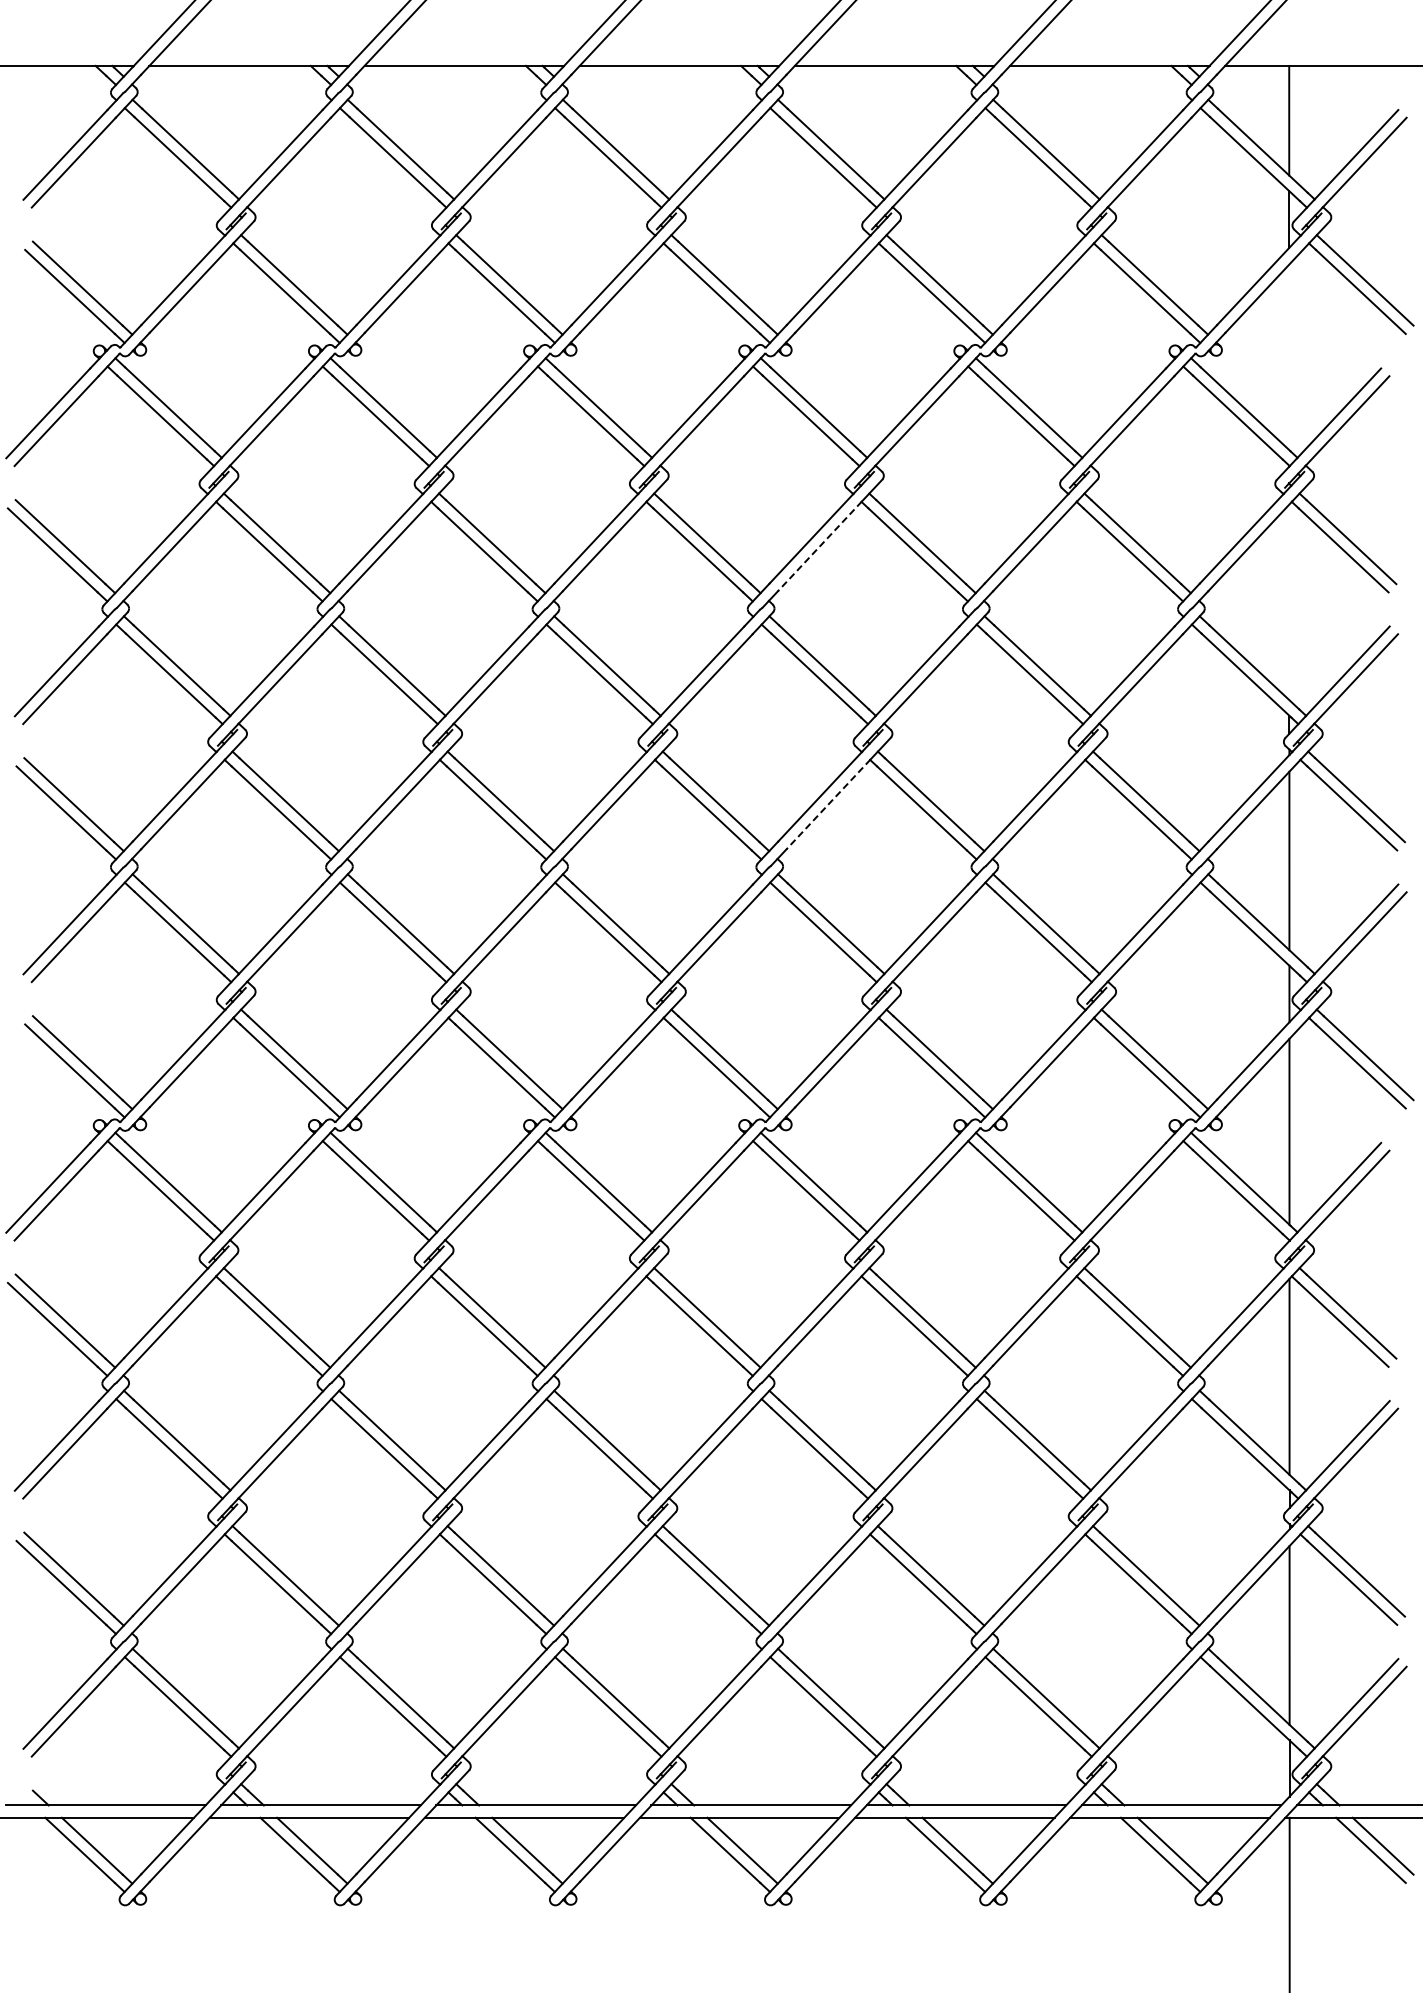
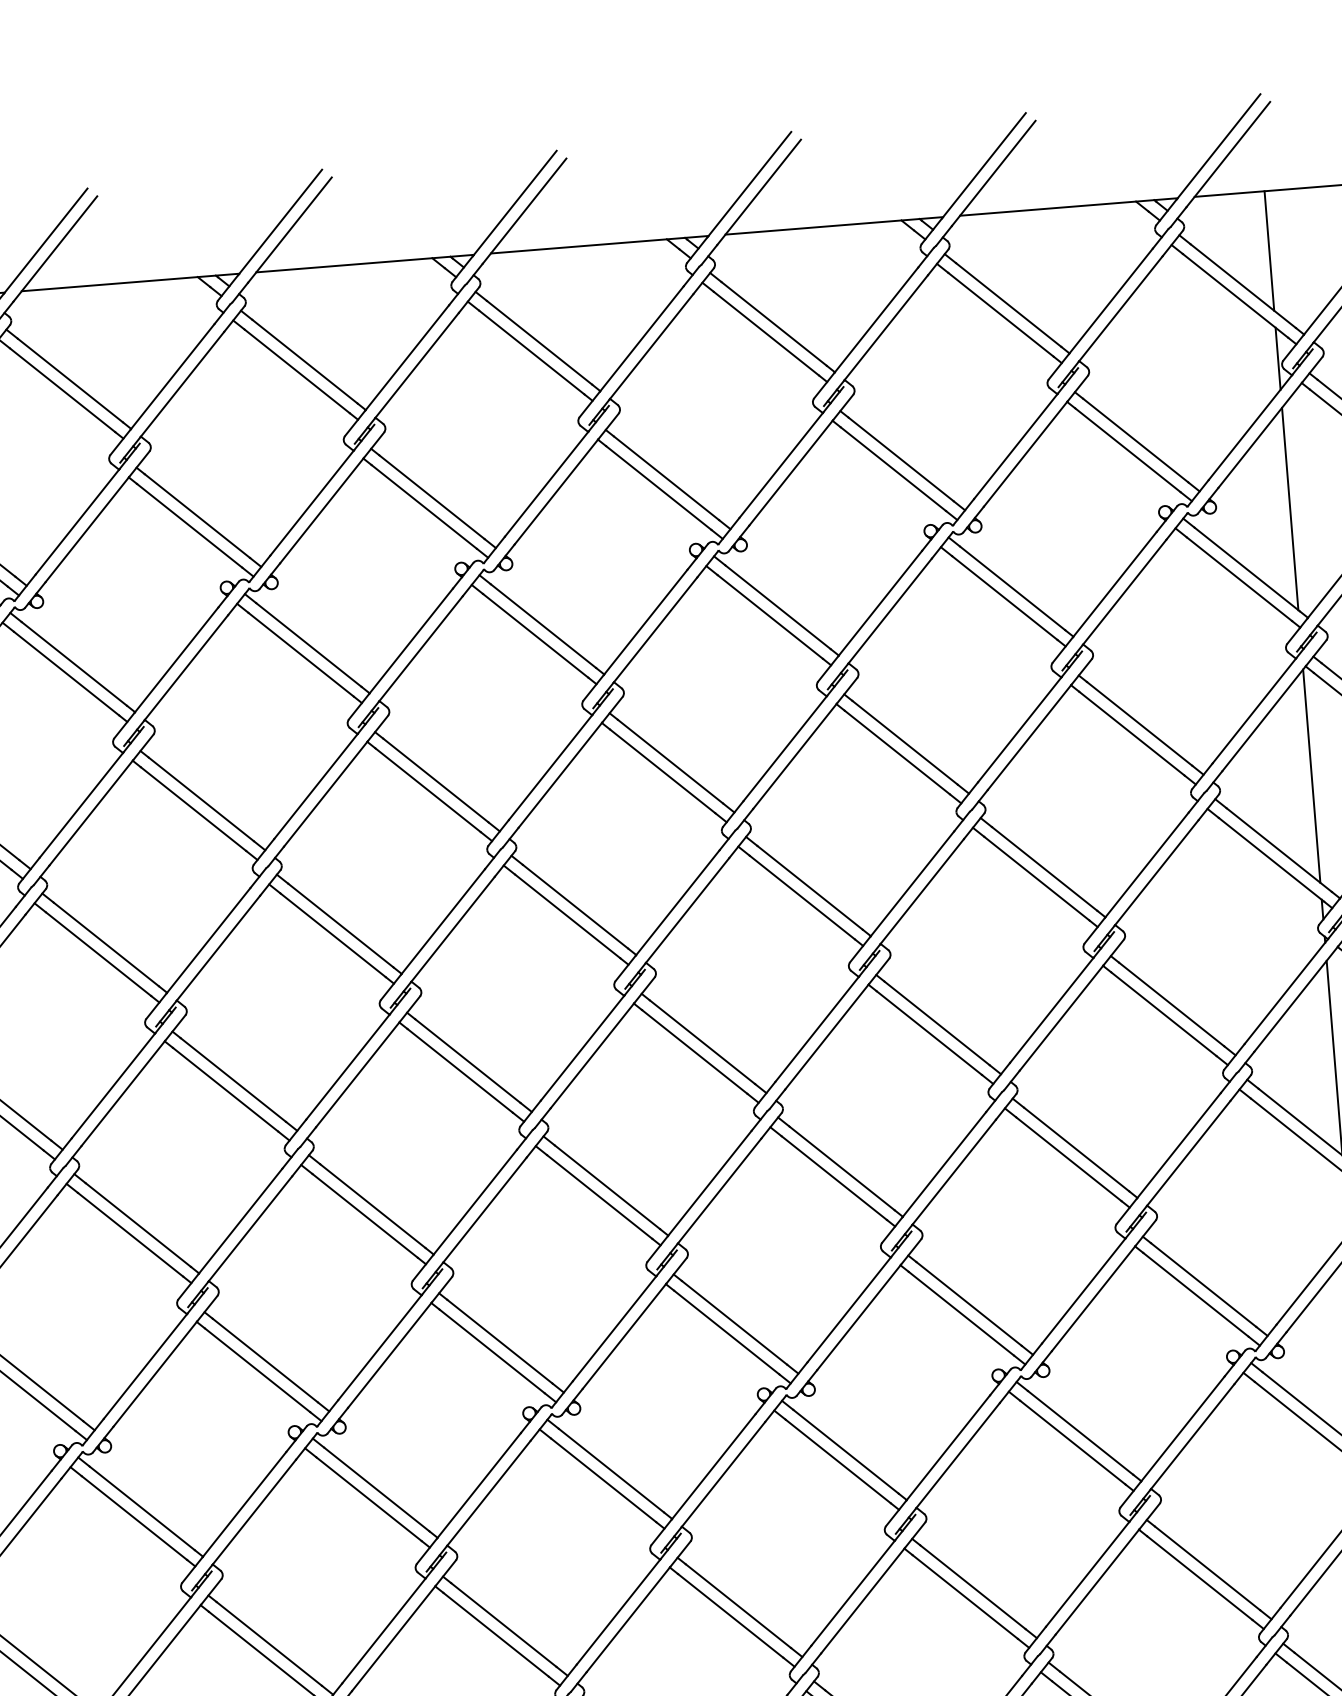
line: (1289, 357) -> (1290, 509), added
line: (819, 546) -> (794, 756), dashed -> solid
line: (1289, 602) -> (1311, 776), added
line: (828, 804) -> (827, 1036), dashed -> solid

